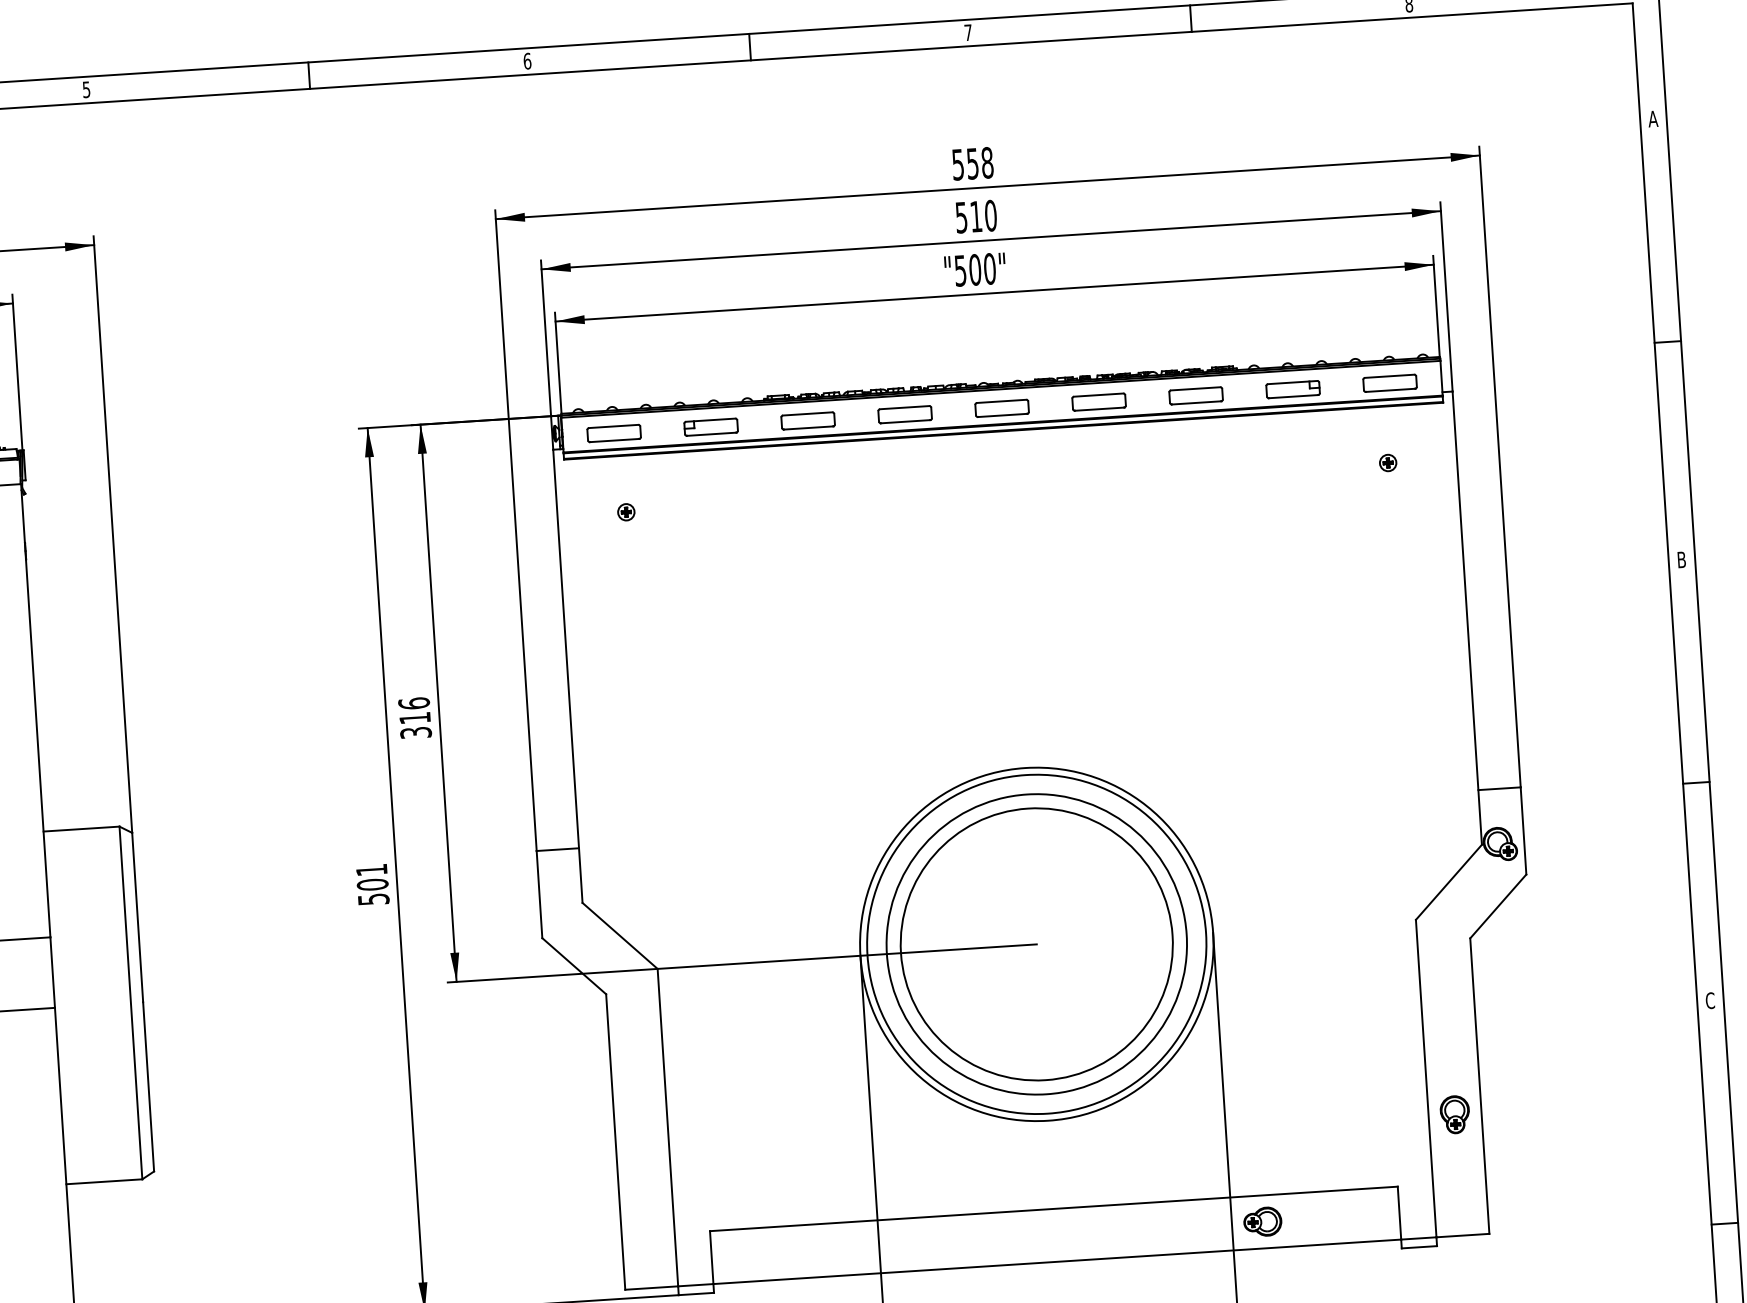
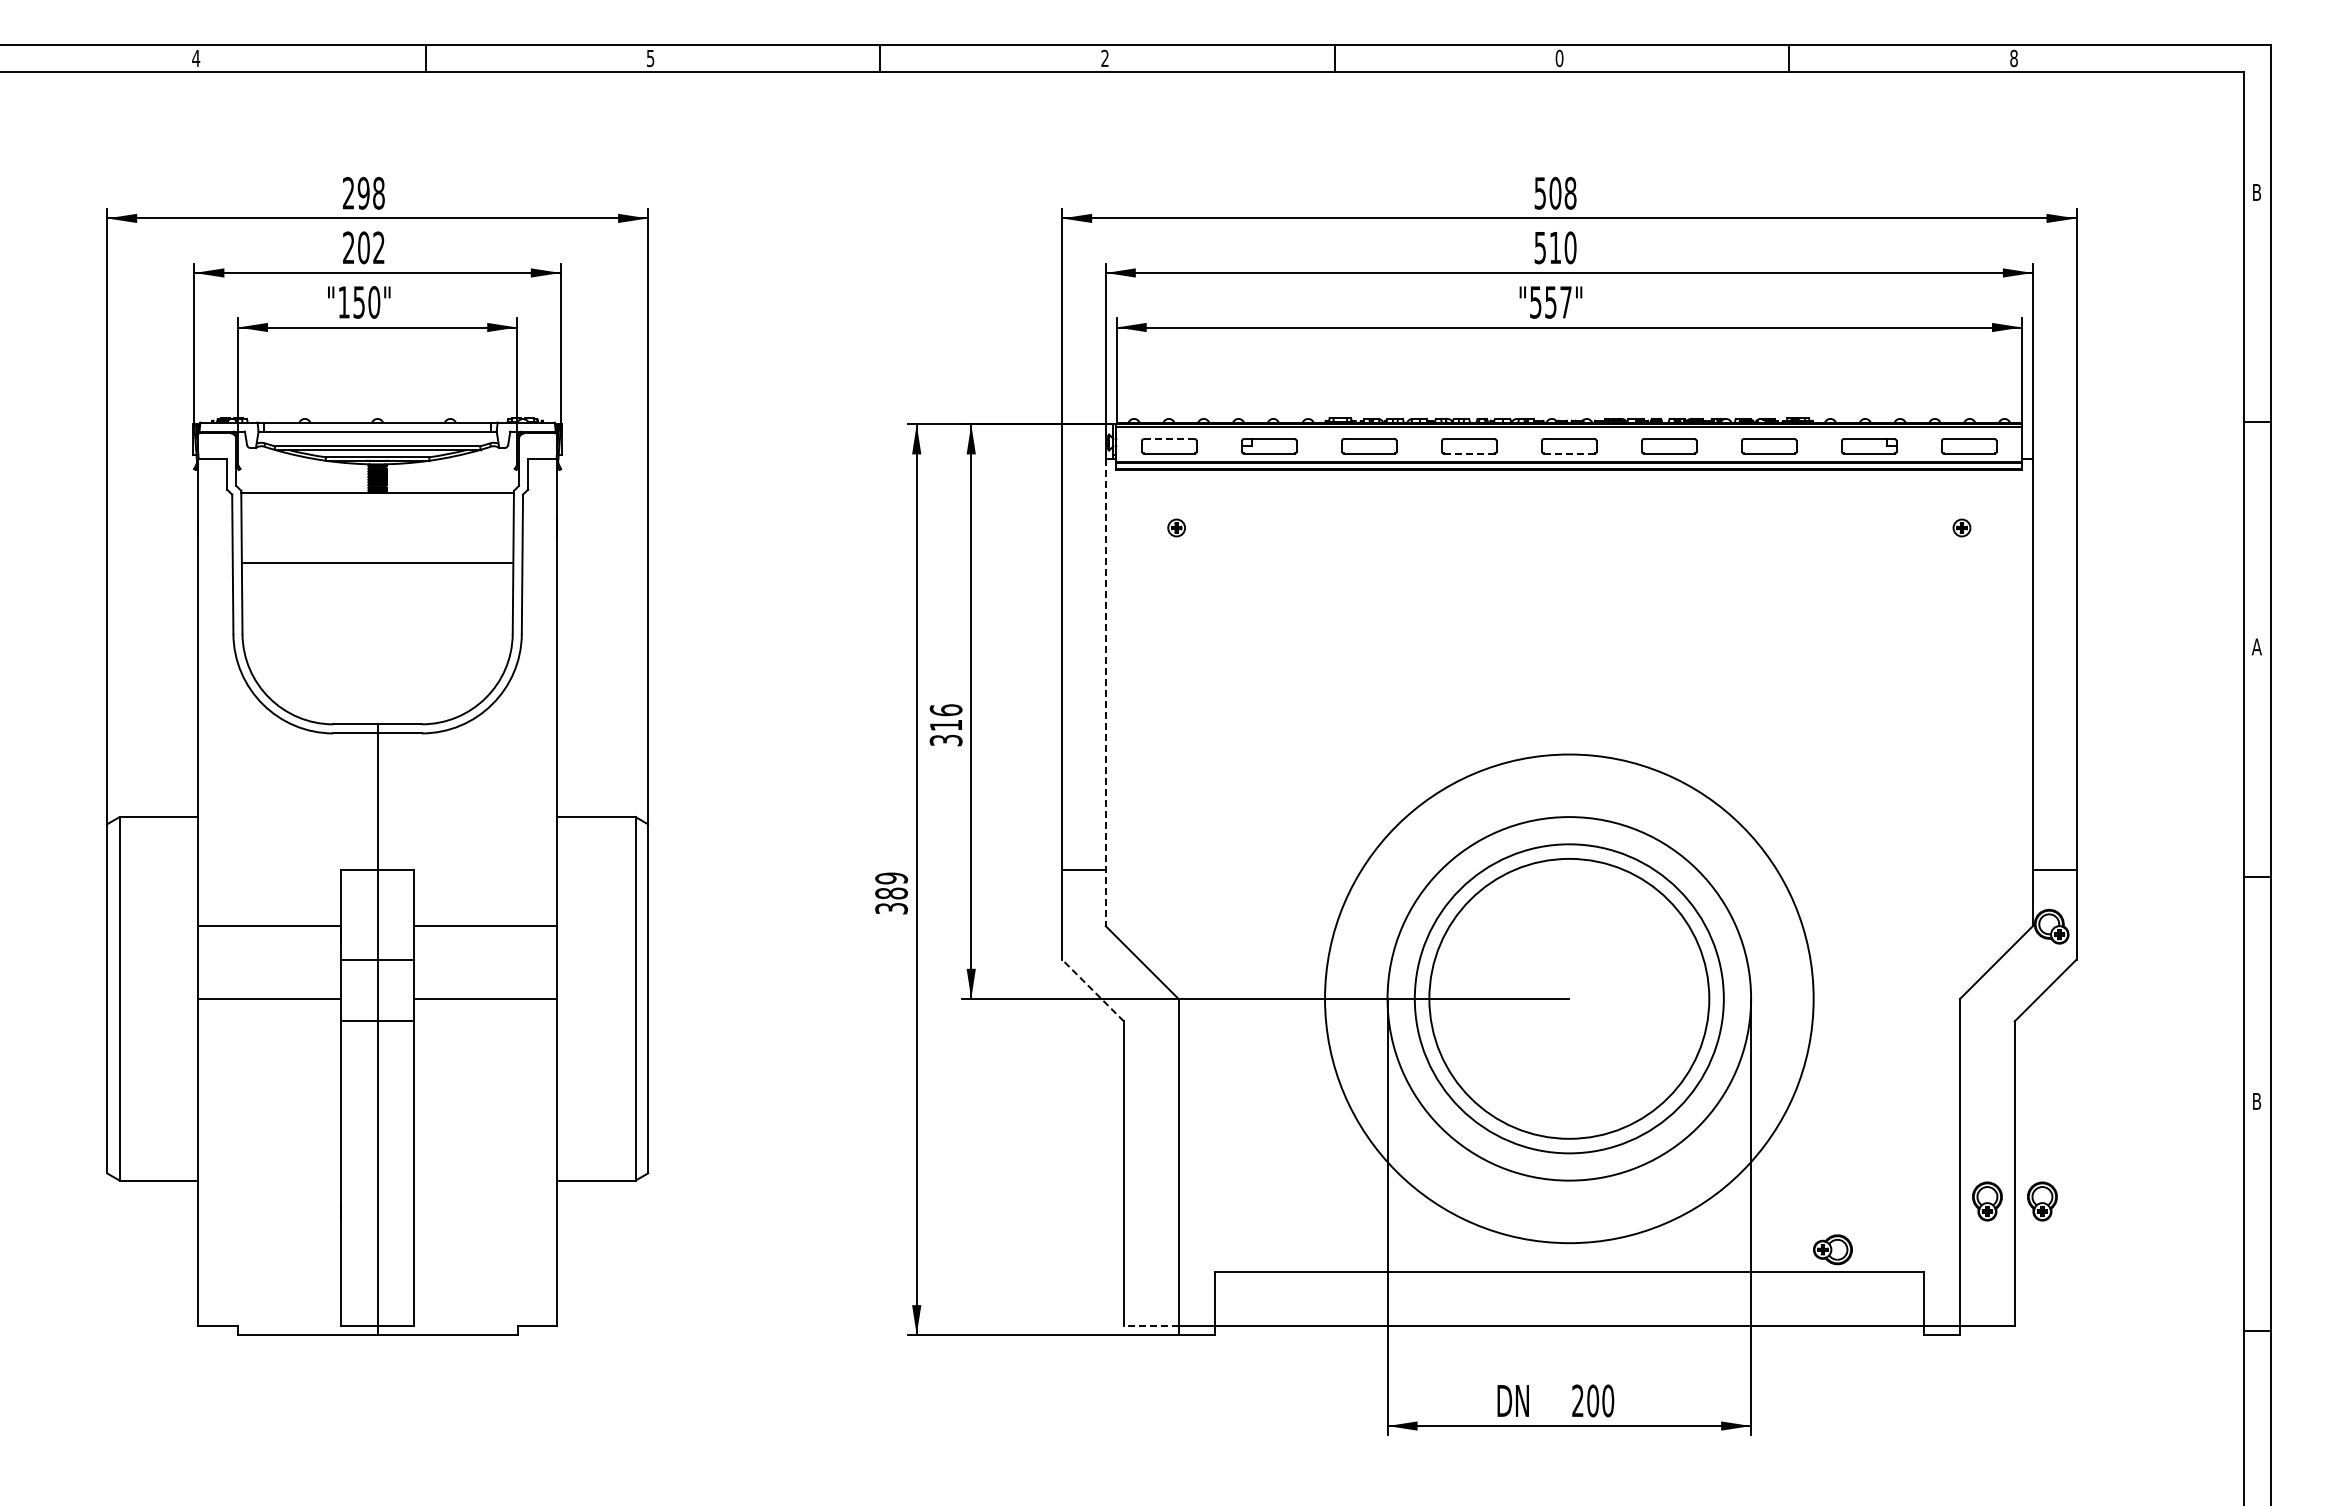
text: (968, 32) -> (1559, 58), 7 -> 0
text: (527, 61) -> (1105, 58), 6 -> 2
text: (1652, 119) -> (2256, 192), A -> B
text: (972, 163) -> (1555, 192), 558 -> 508
text: (982, 269) -> (1558, 302), "500" -> "557"
line: (1001, 415) -> (1568, 453), solid -> dashed
line: (904, 421) -> (1468, 453), solid -> dashed
line: (613, 426) -> (1169, 439), solid -> dashed
text: (1681, 559) -> (2256, 646), B -> A
line: (567, 676) -> (1105, 692), solid -> dashed
text: (372, 883) -> (891, 892), 501 -> 389
circle: (1035, 944) -> (1568, 998), size x1.4
line: (574, 966) -> (1093, 990), solid -> dashed
text: (1709, 1000) -> (2256, 1101), C -> B
part: (1508, 1111) -> (2042, 1201), added
part: (1262, 1221) -> (1832, 1249), moved
line: (651, 1288) -> (1150, 1326), solid -> dashed

